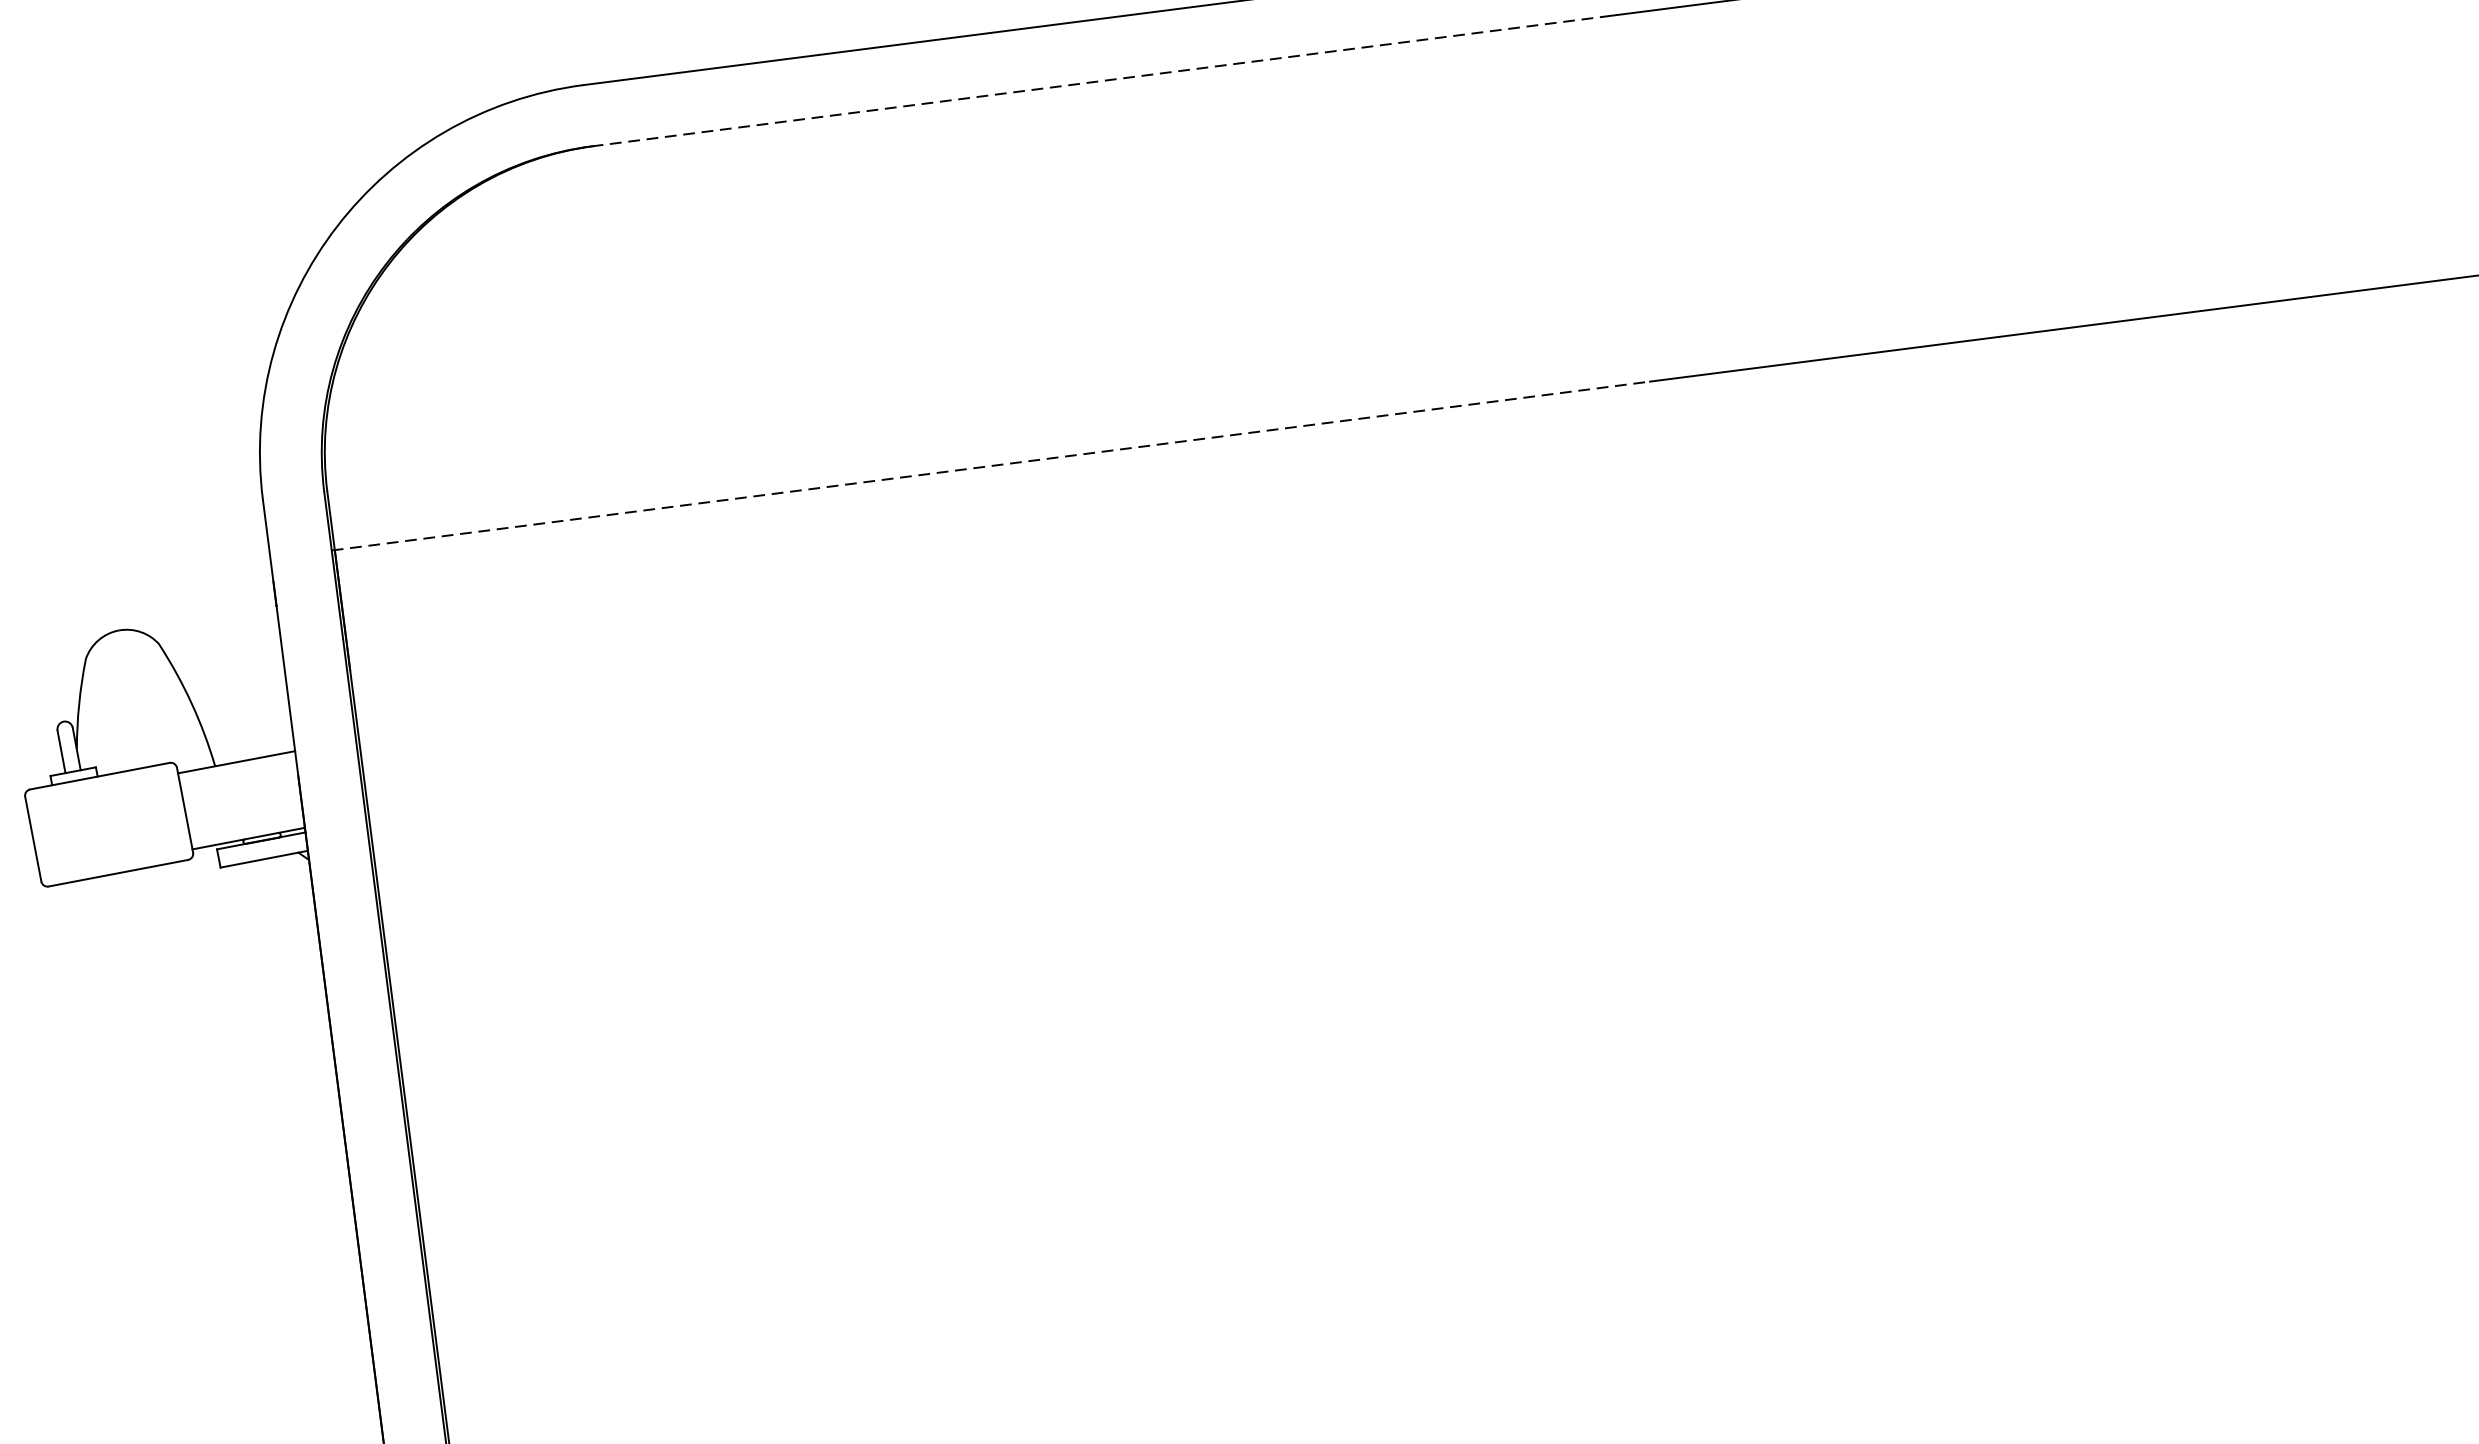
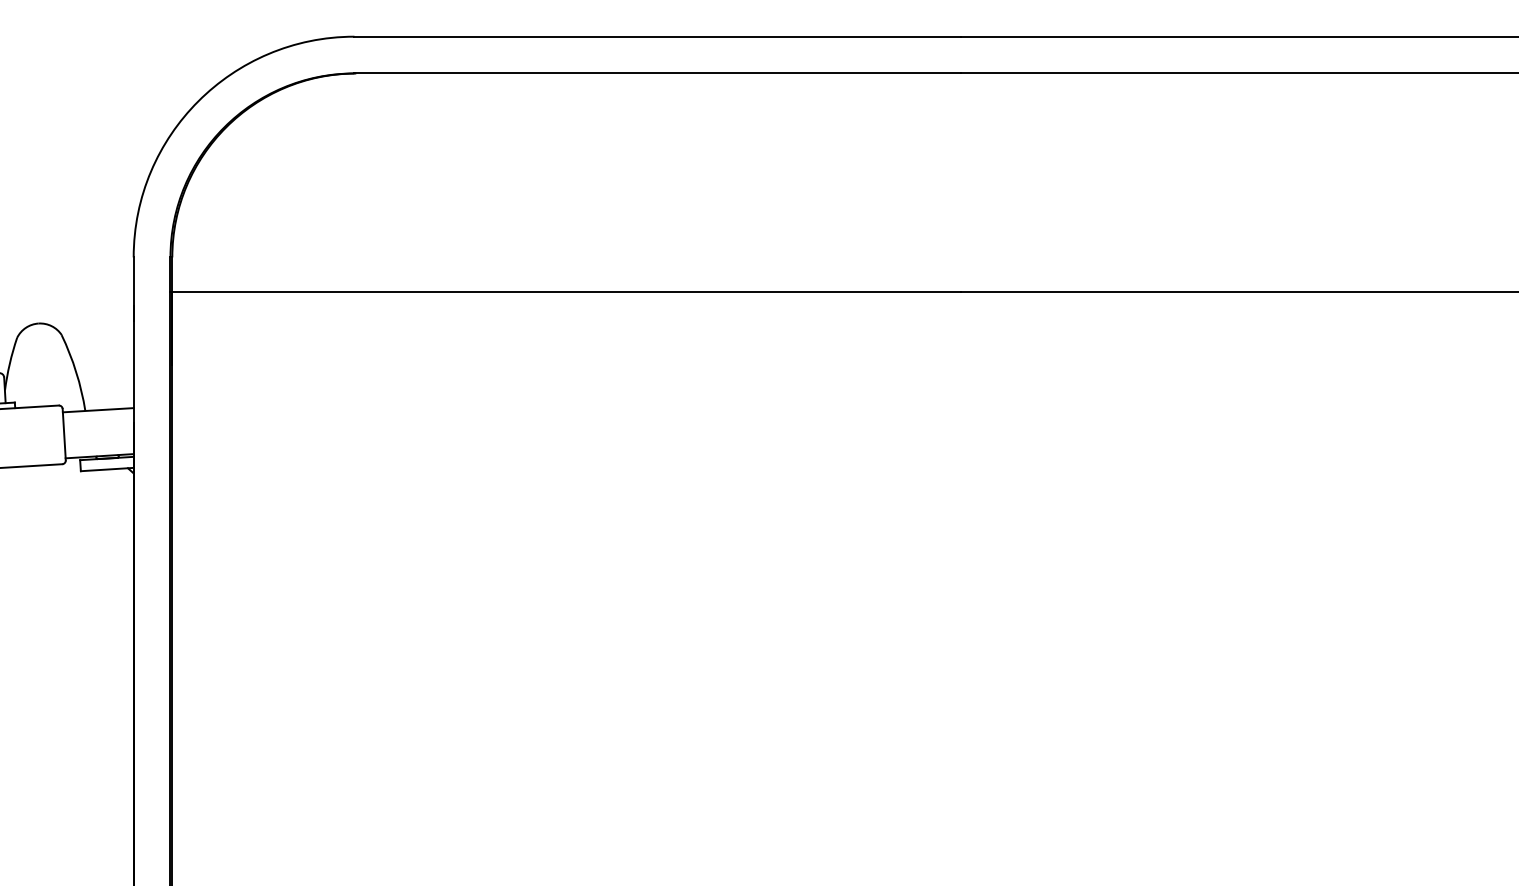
line: (1096, 81) -> (657, 73), dashed -> solid
line: (990, 466) -> (565, 292), dashed -> solid

